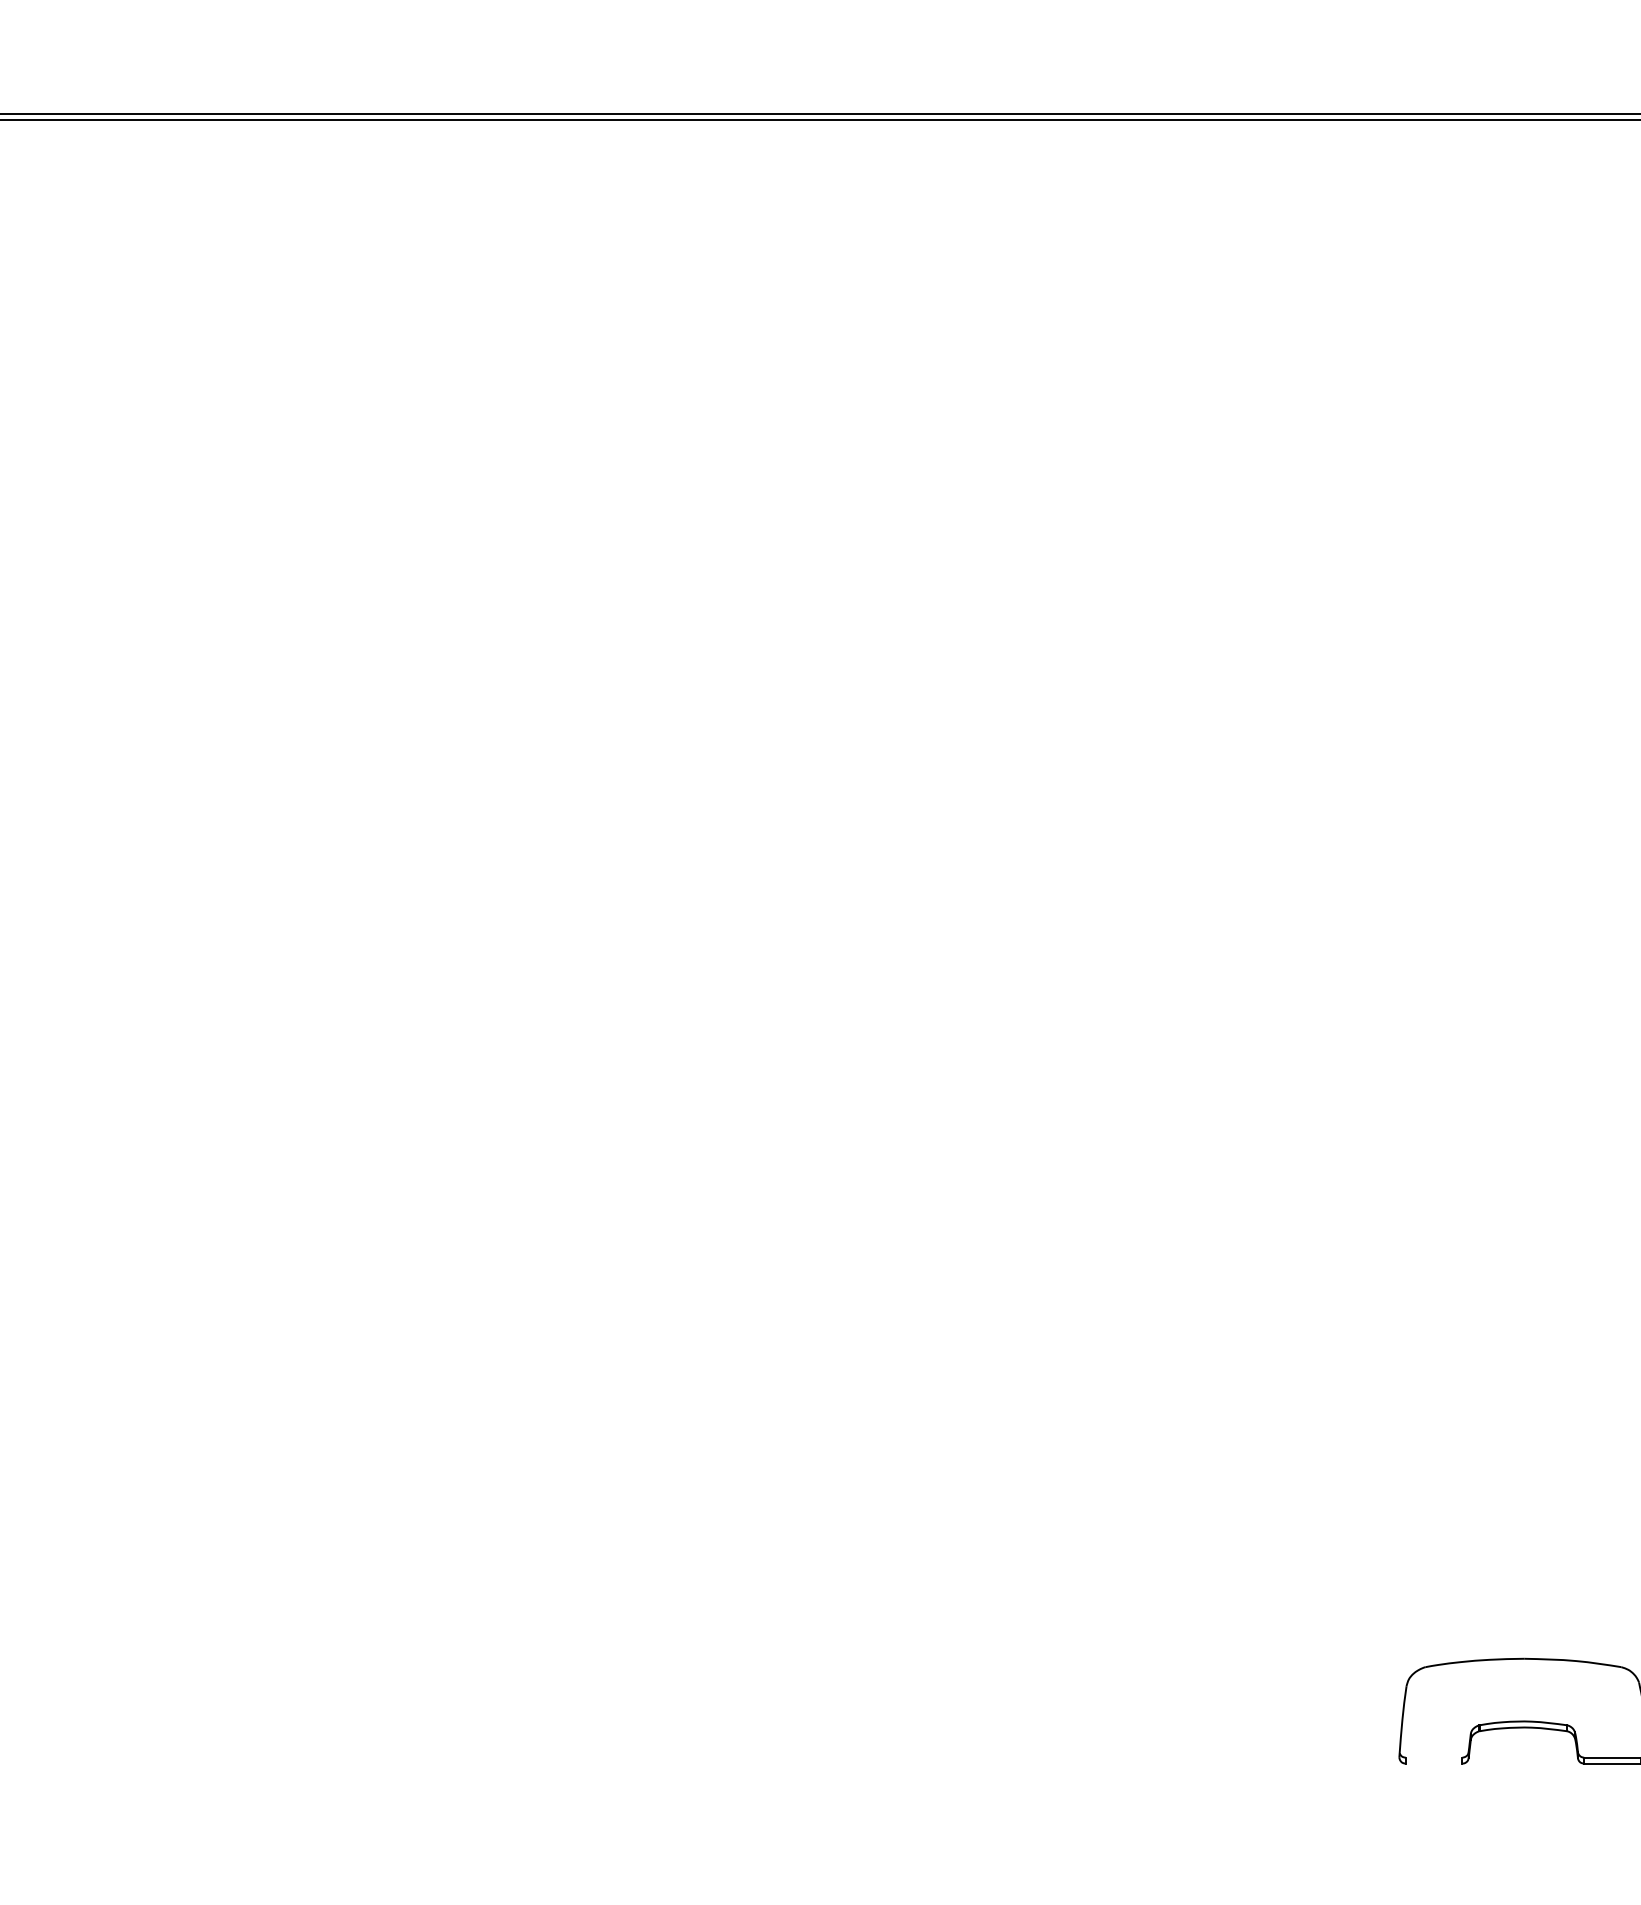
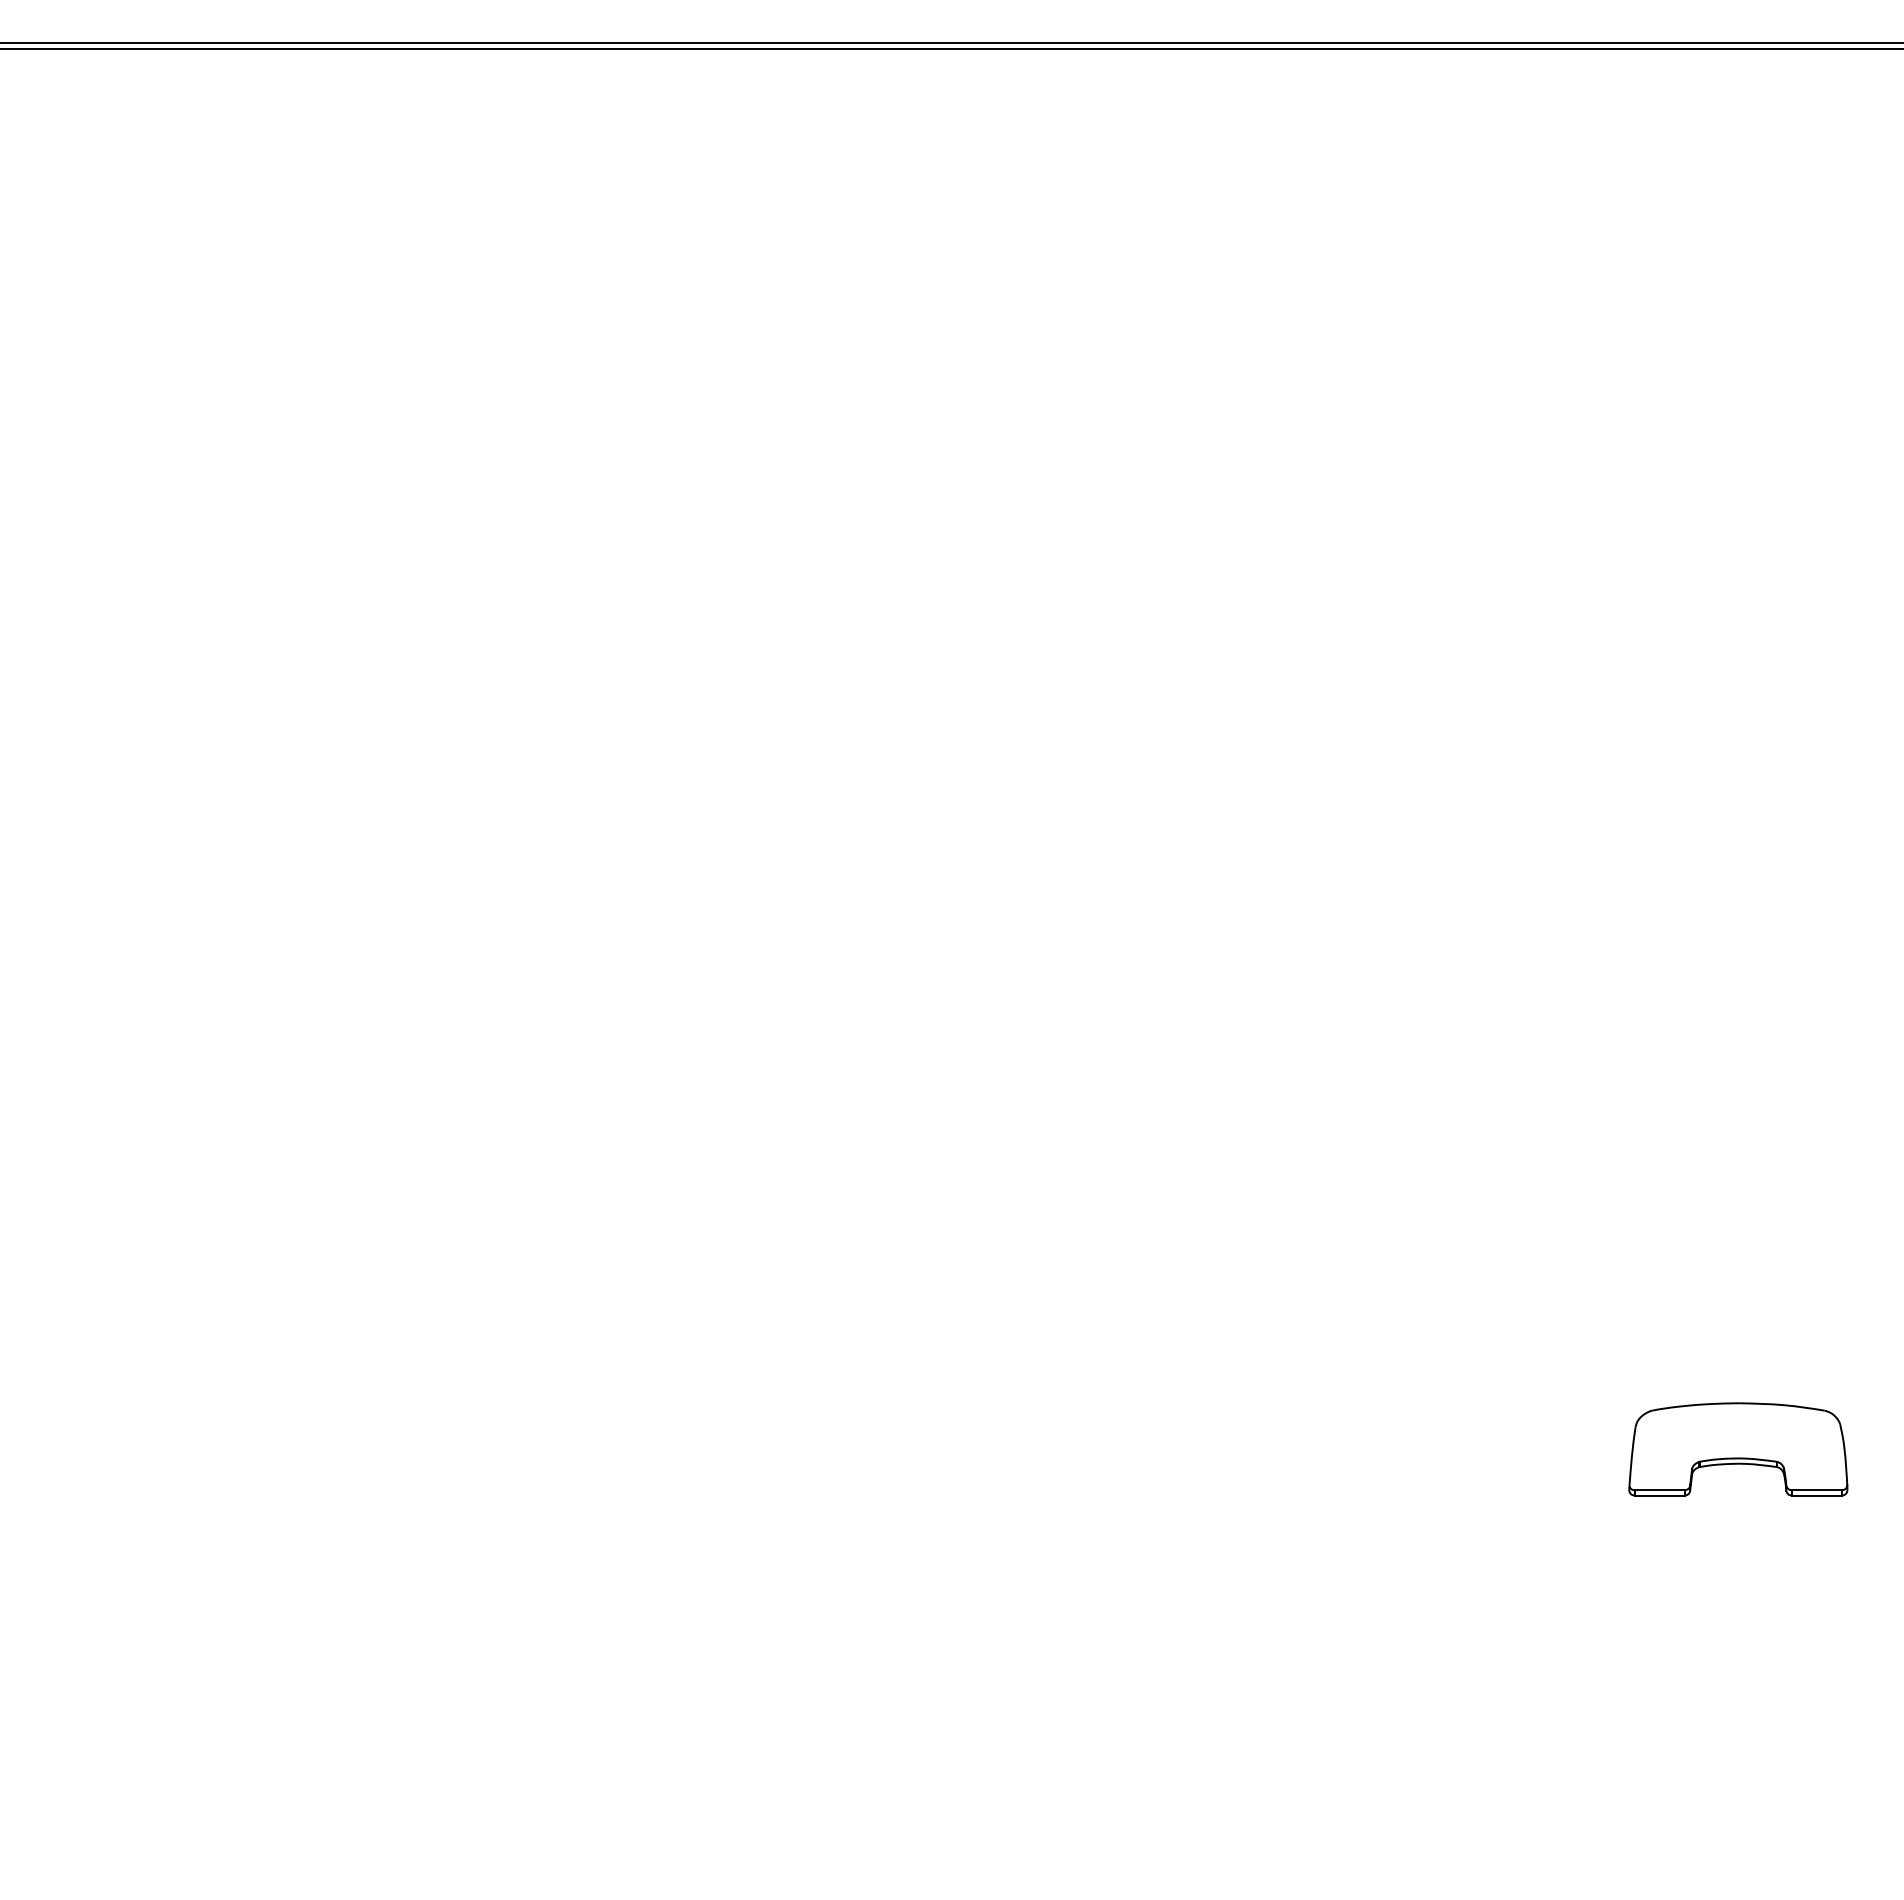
line: (1433, 1757) -> (1659, 1490), added
line: (1433, 1763) -> (1659, 1495), added

